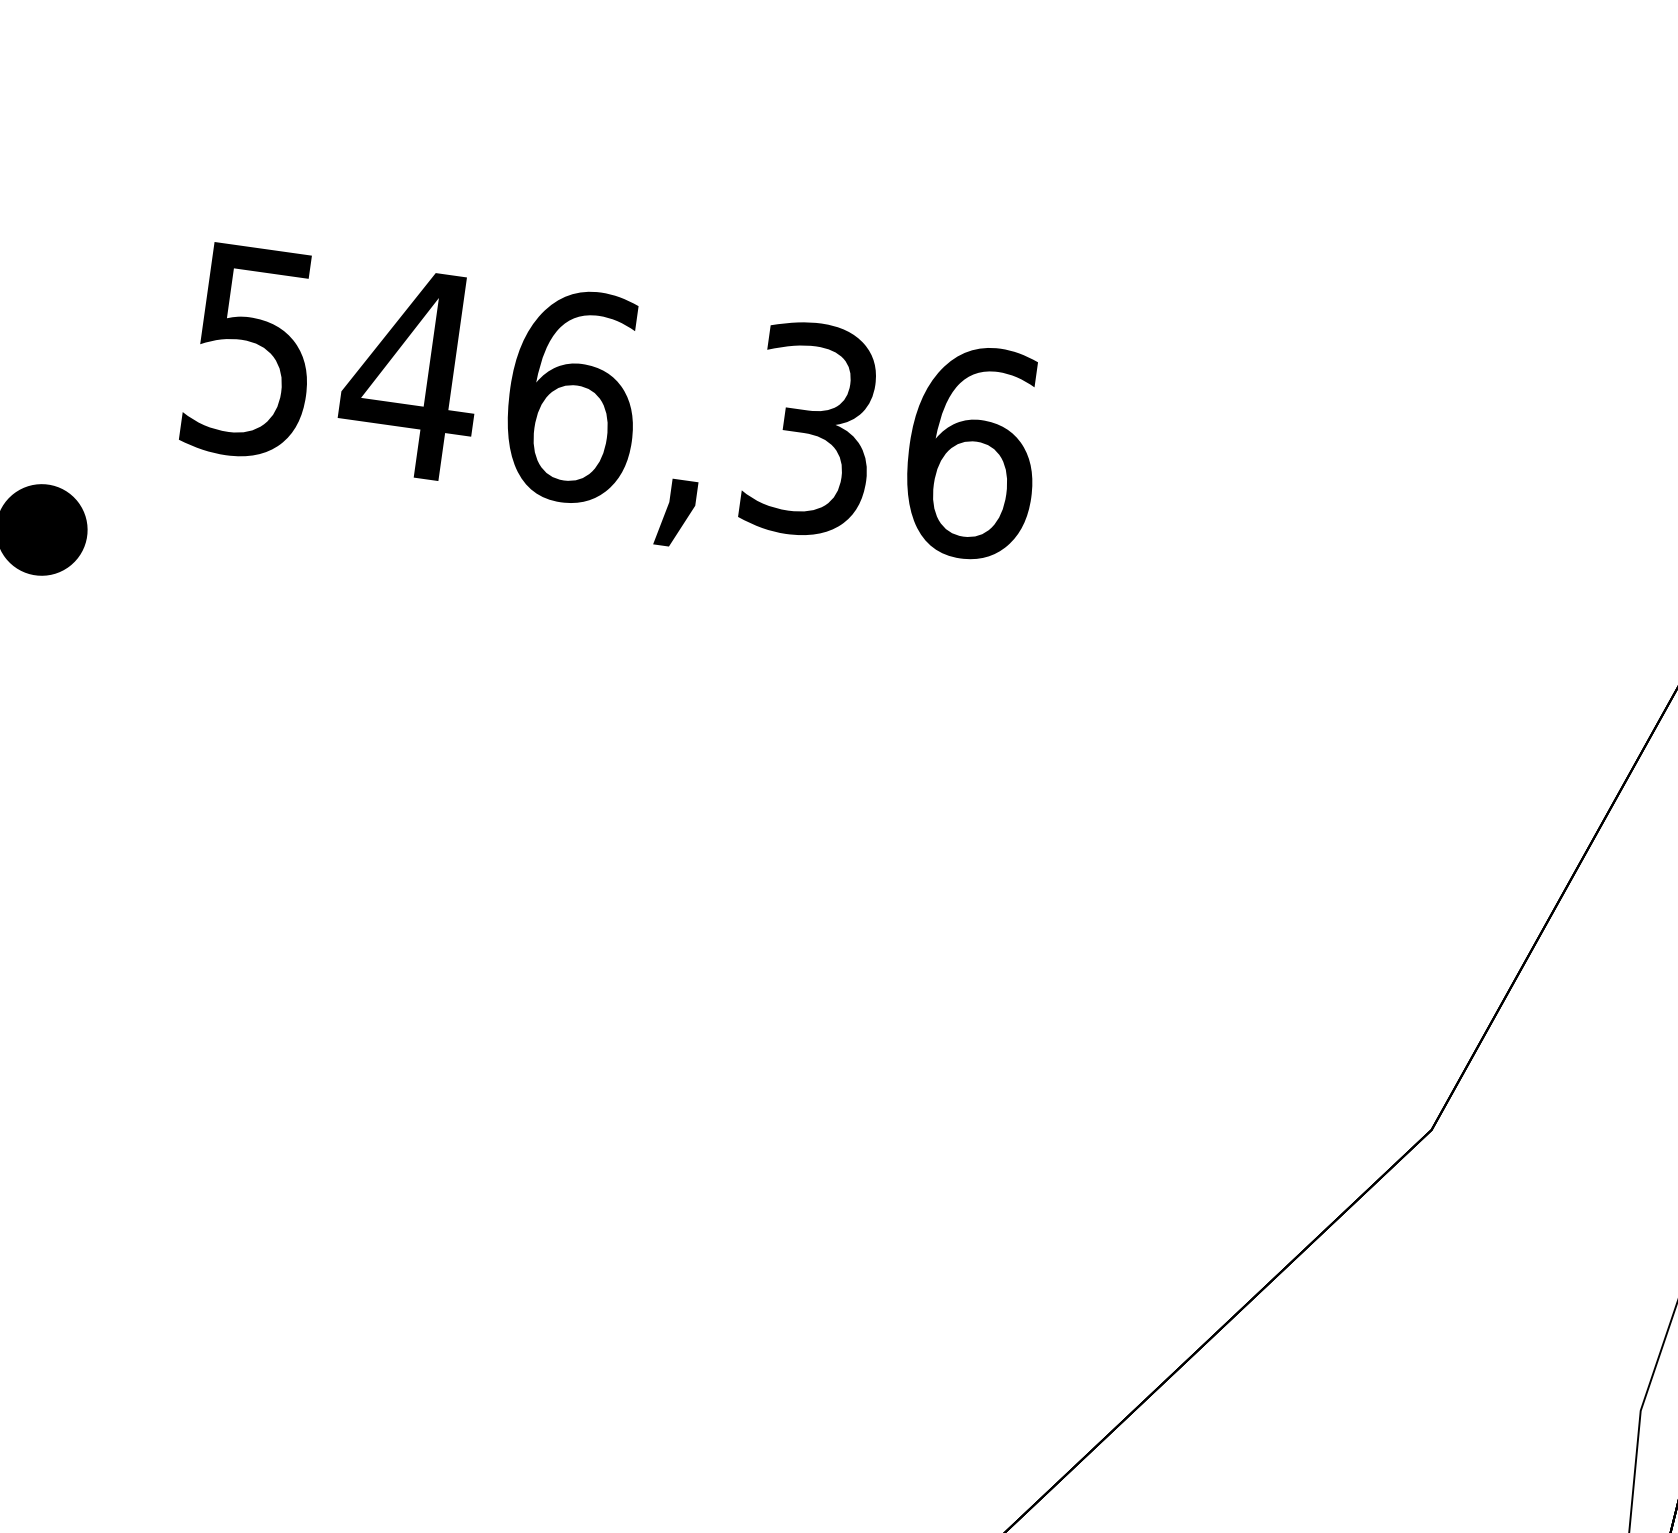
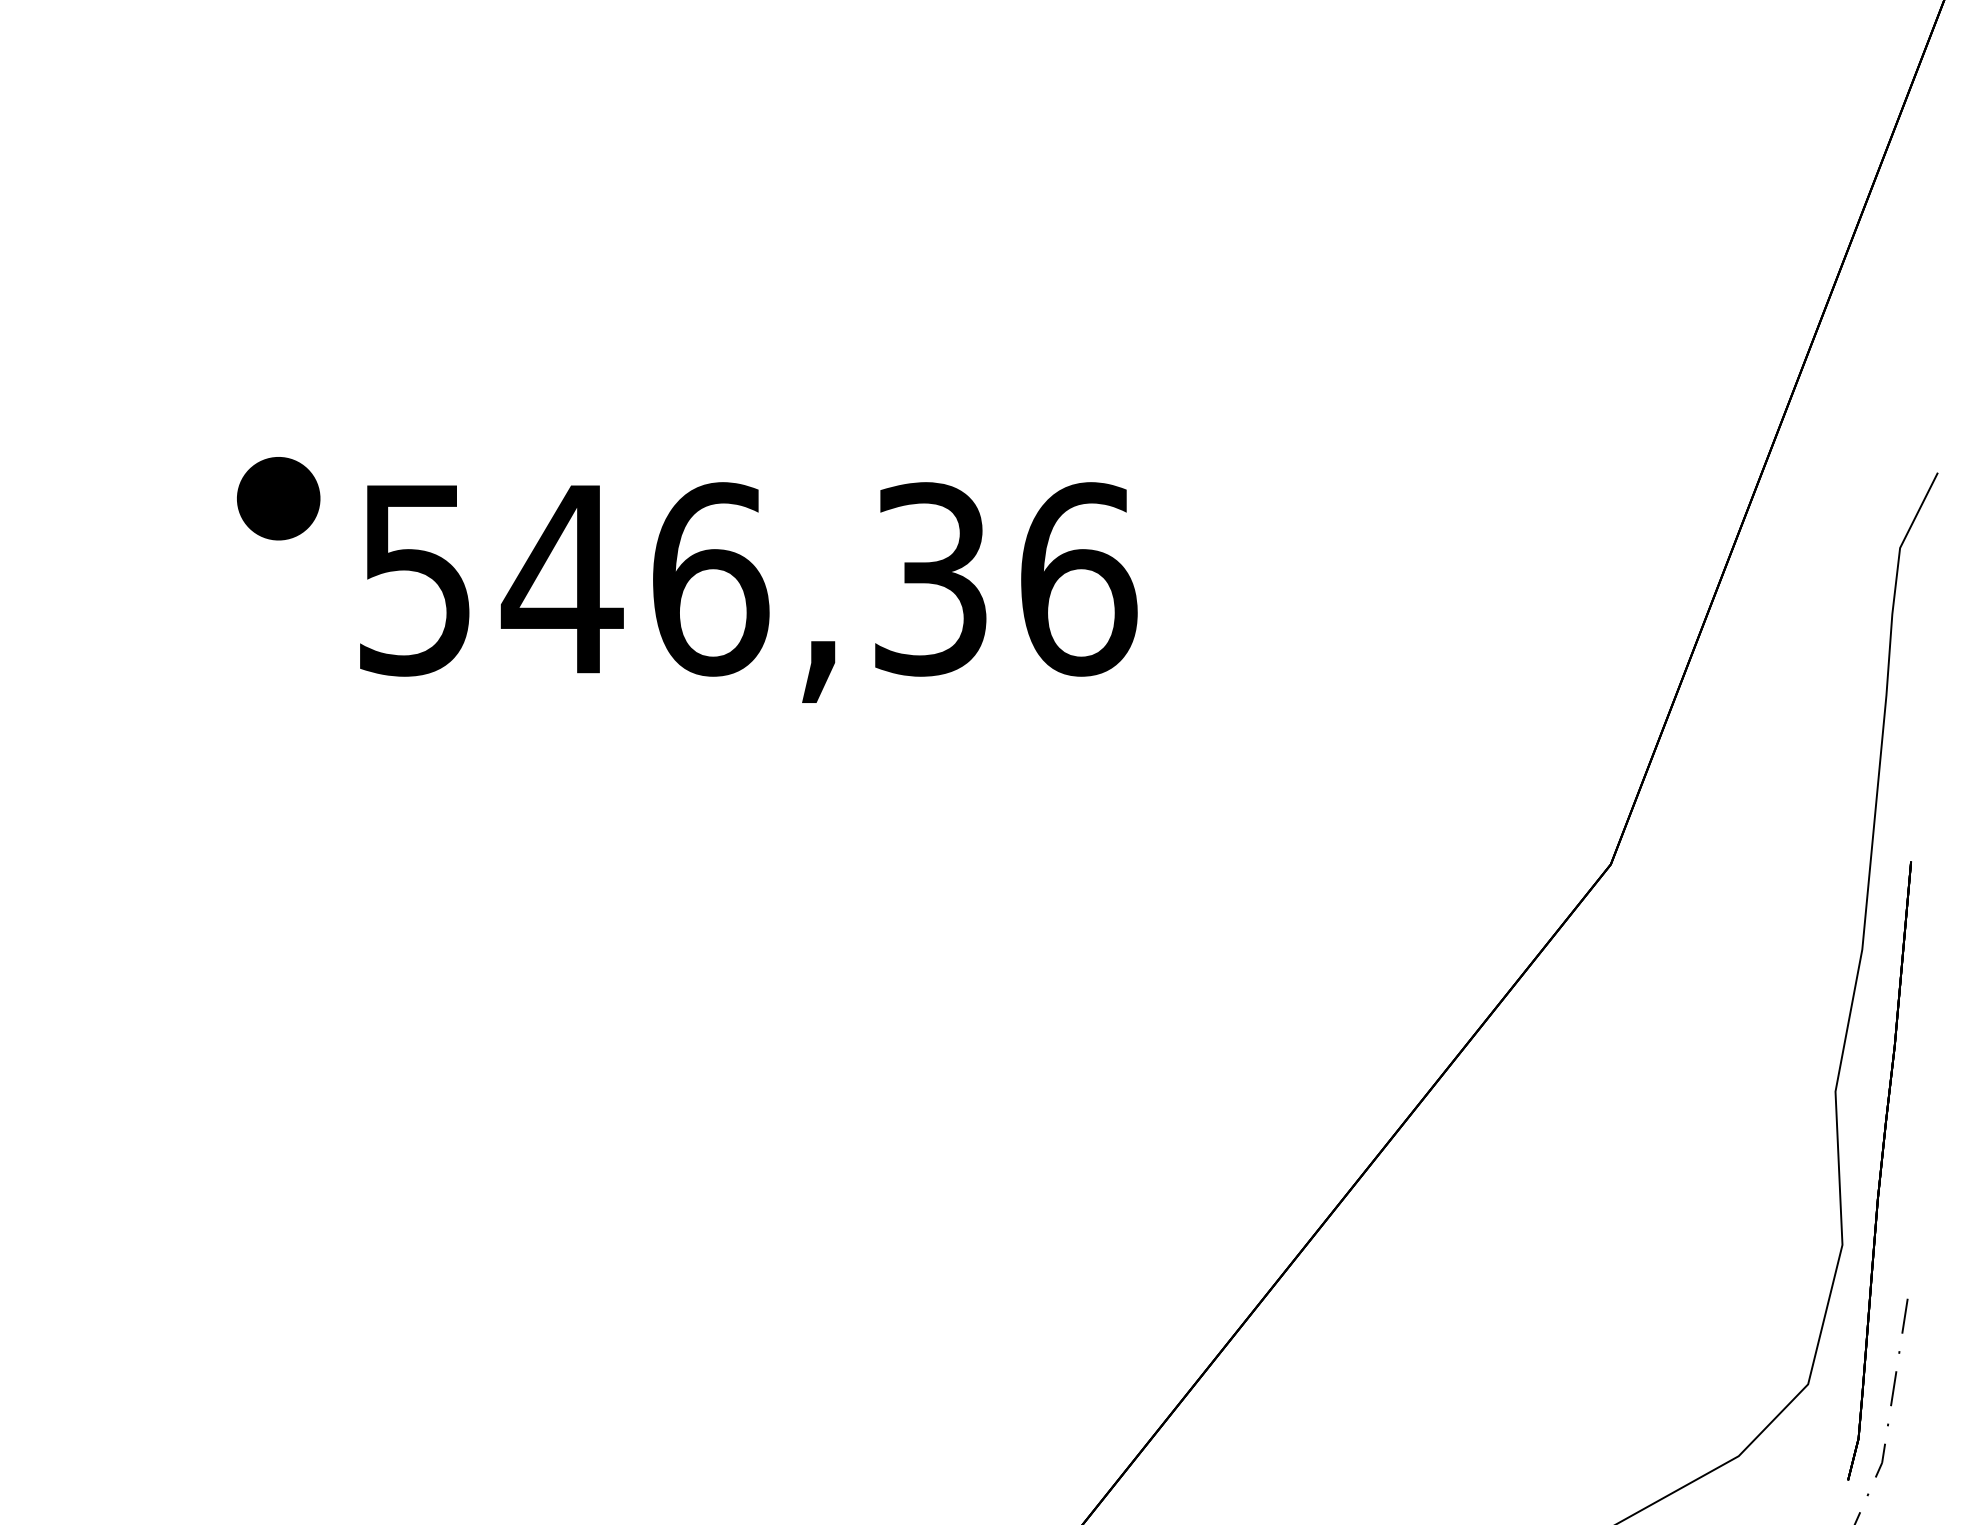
text: (611, 416) -> (748, 592), moved

